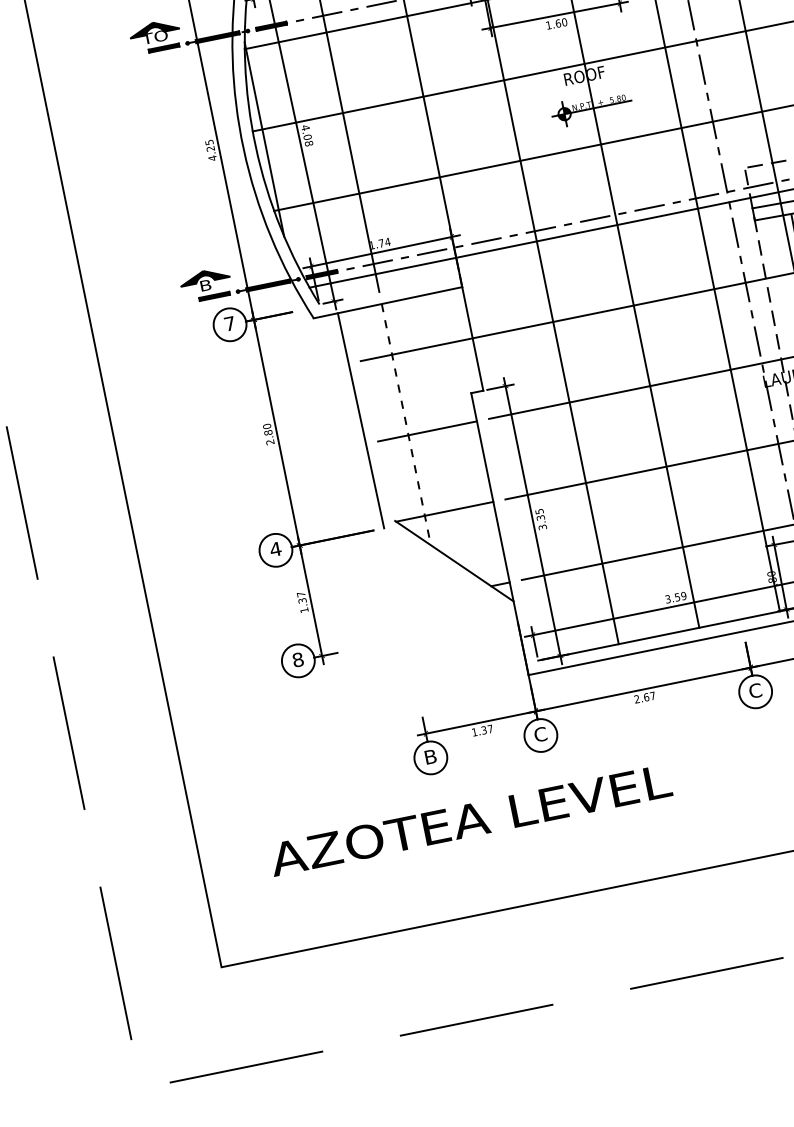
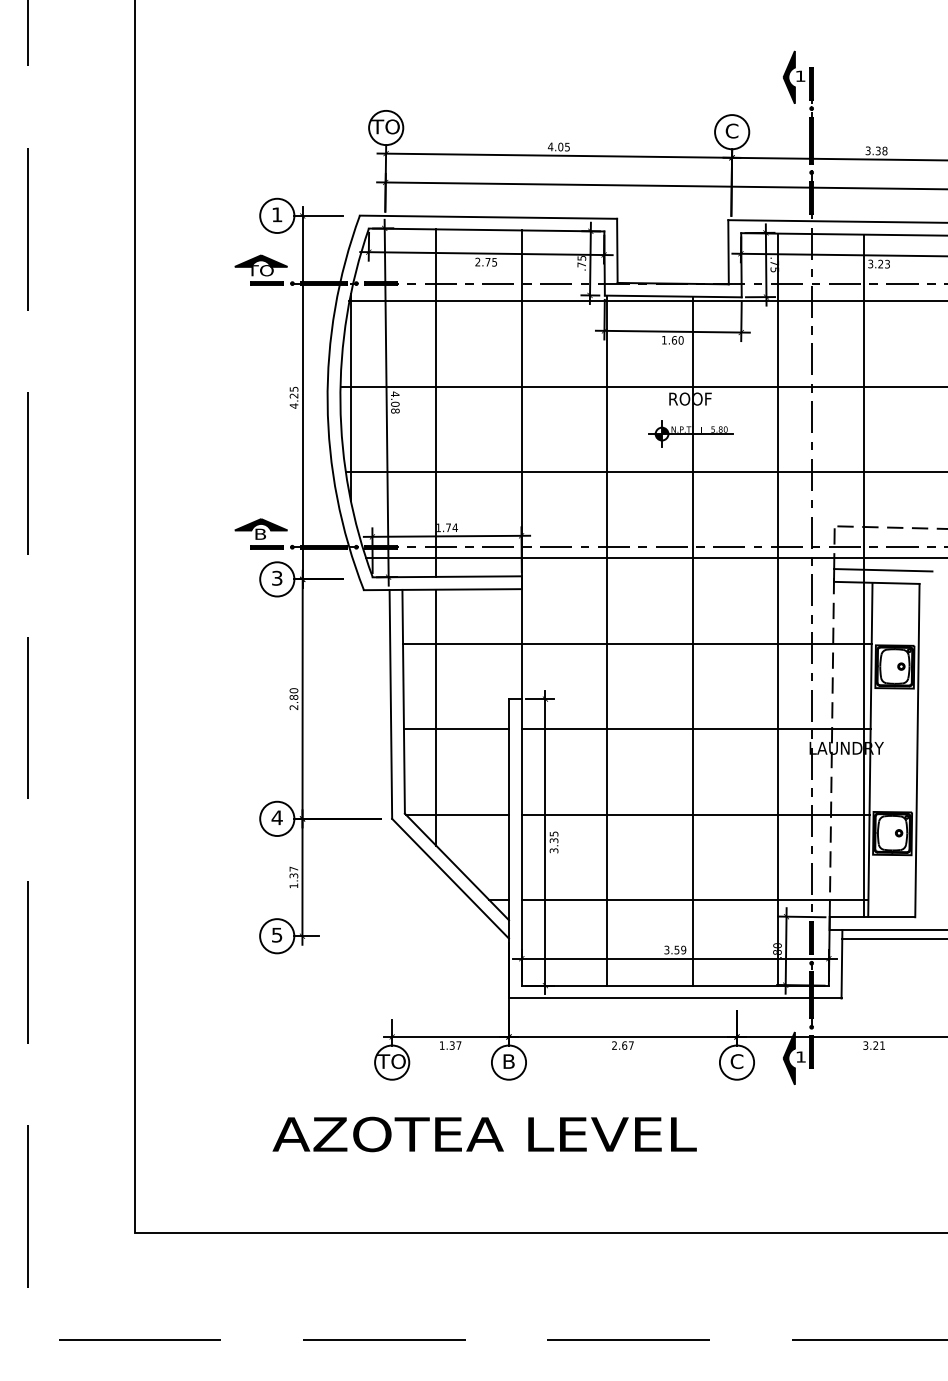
line: (388, 289) -> (446, 576), added
text: (229, 322) -> (277, 577), 7 -> 3
line: (372, 415) -> (403, 701), added
line: (406, 424) -> (436, 717), dashed -> solid
line: (510, 525) -> (521, 842), added
line: (450, 573) -> (450, 878), added
text: (297, 659) -> (276, 934), 8 -> 5
text: (540, 734) -> (508, 1061), C -> B
text: (430, 756) -> (391, 1061), B -> TO
text: (470, 820) -> (484, 1134), moved

